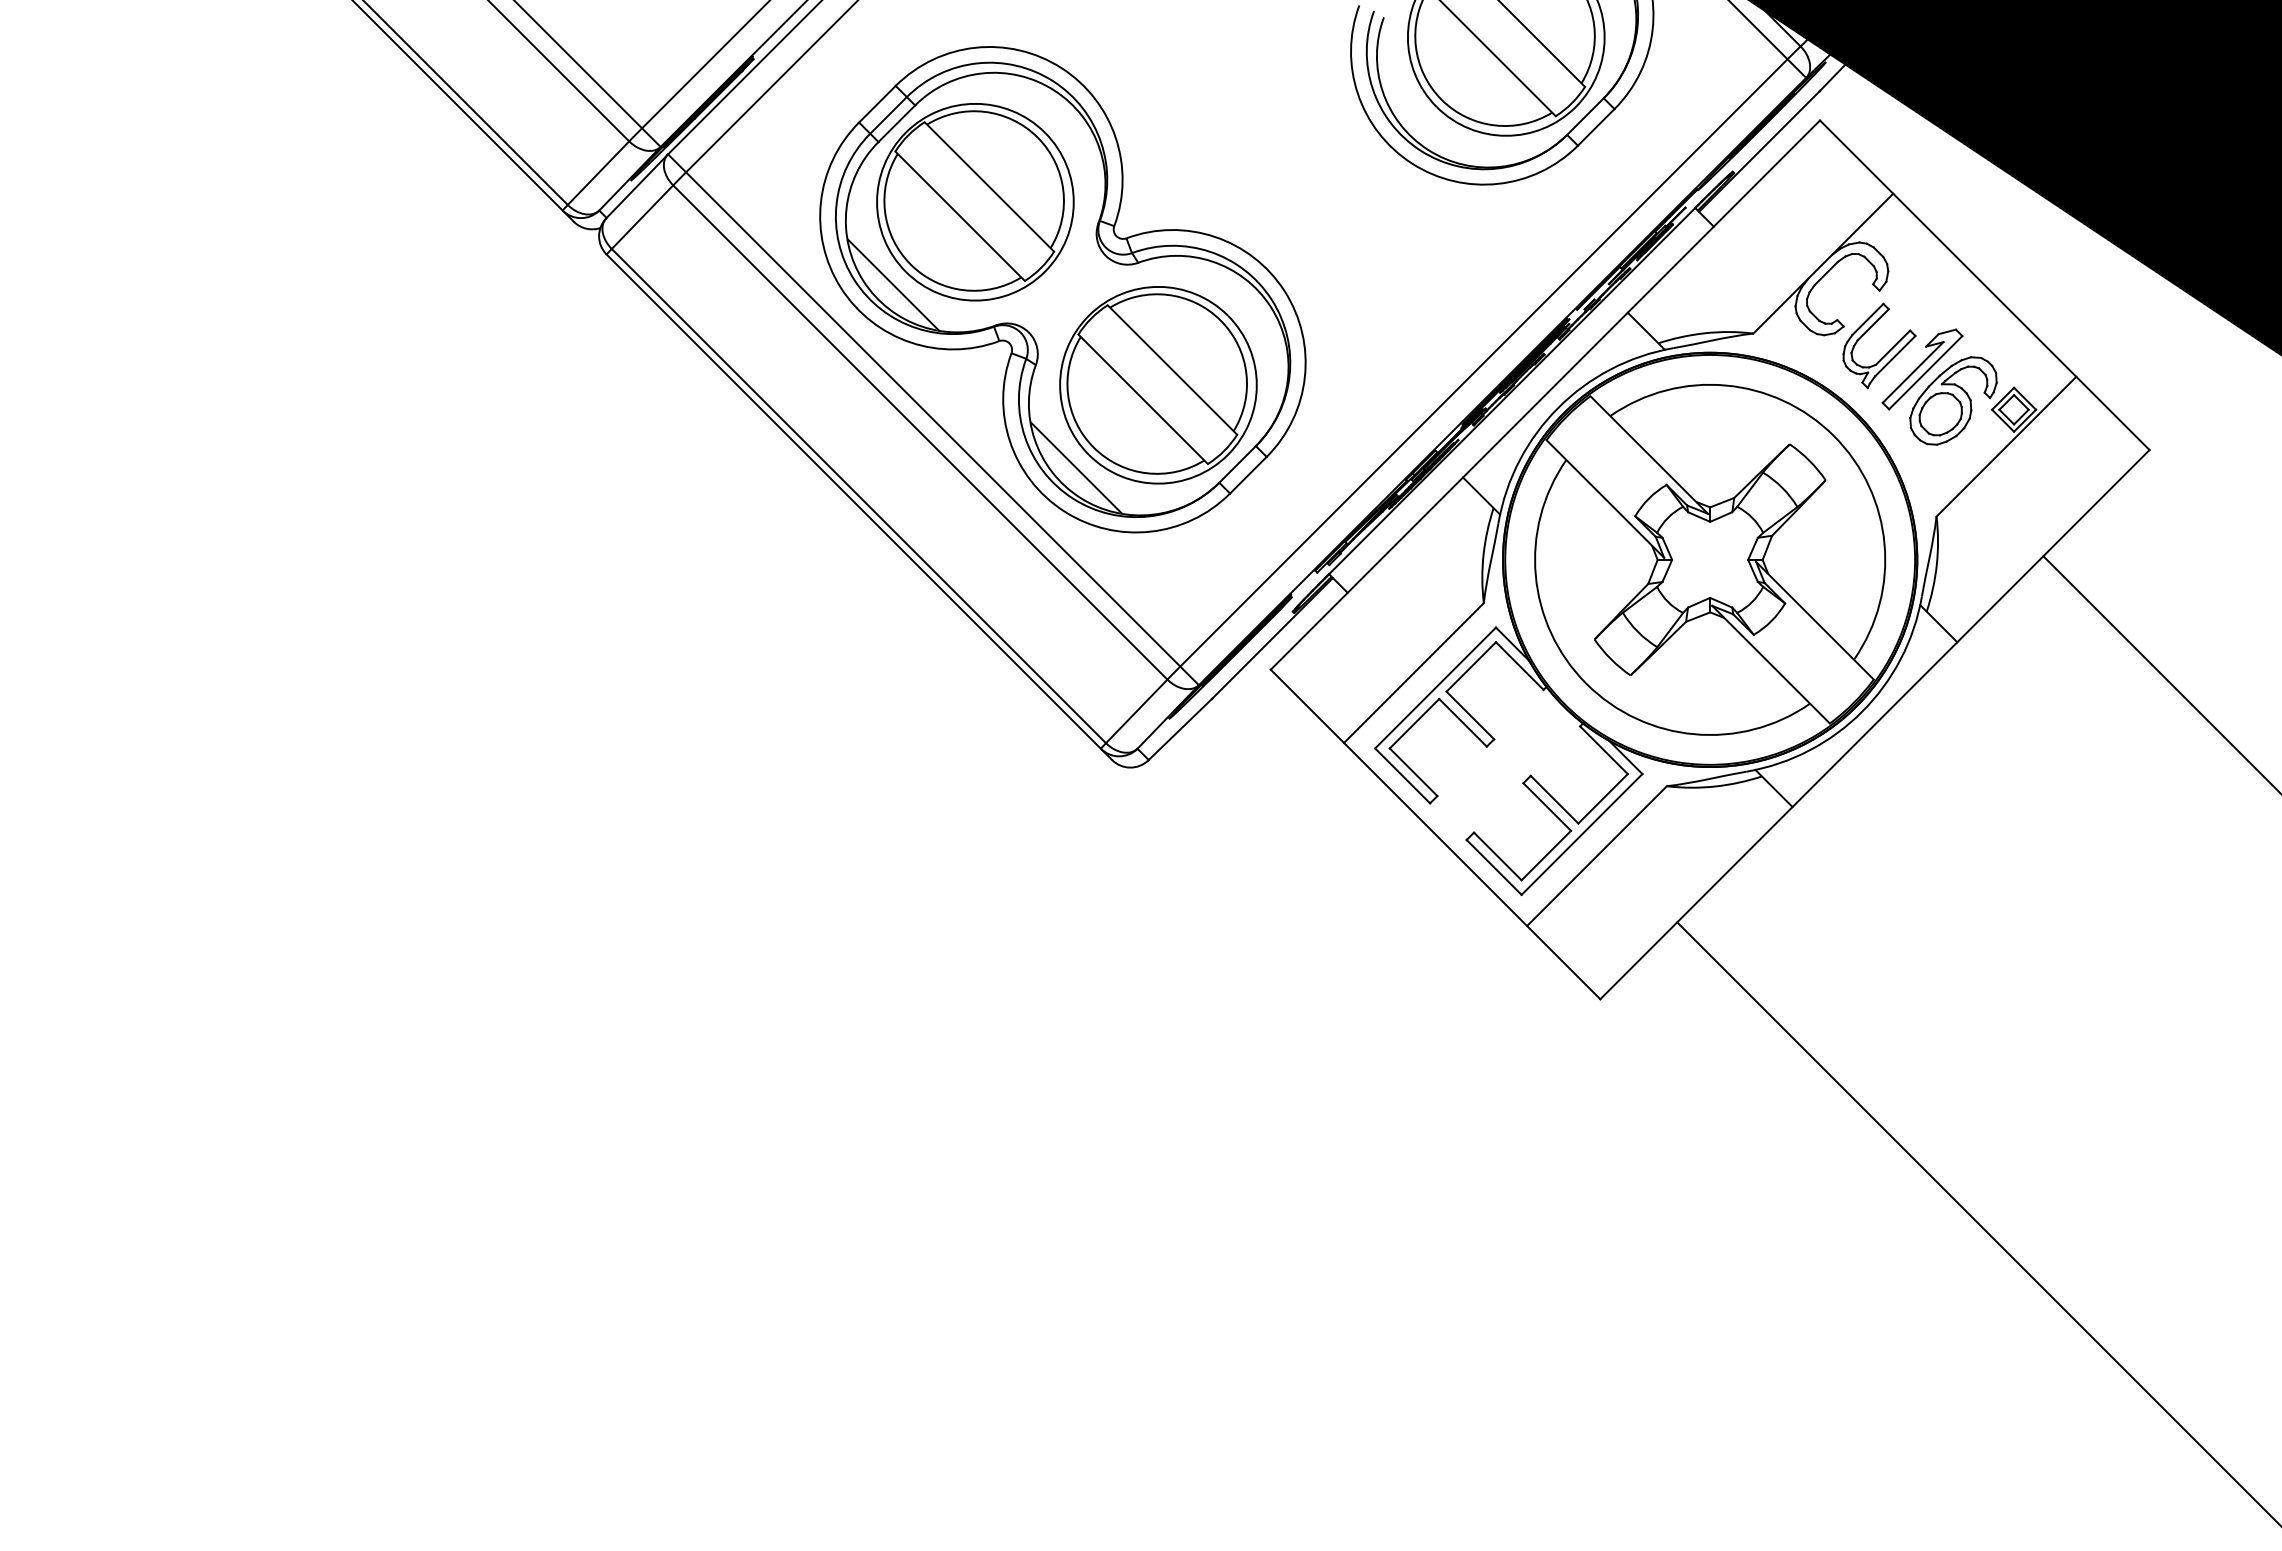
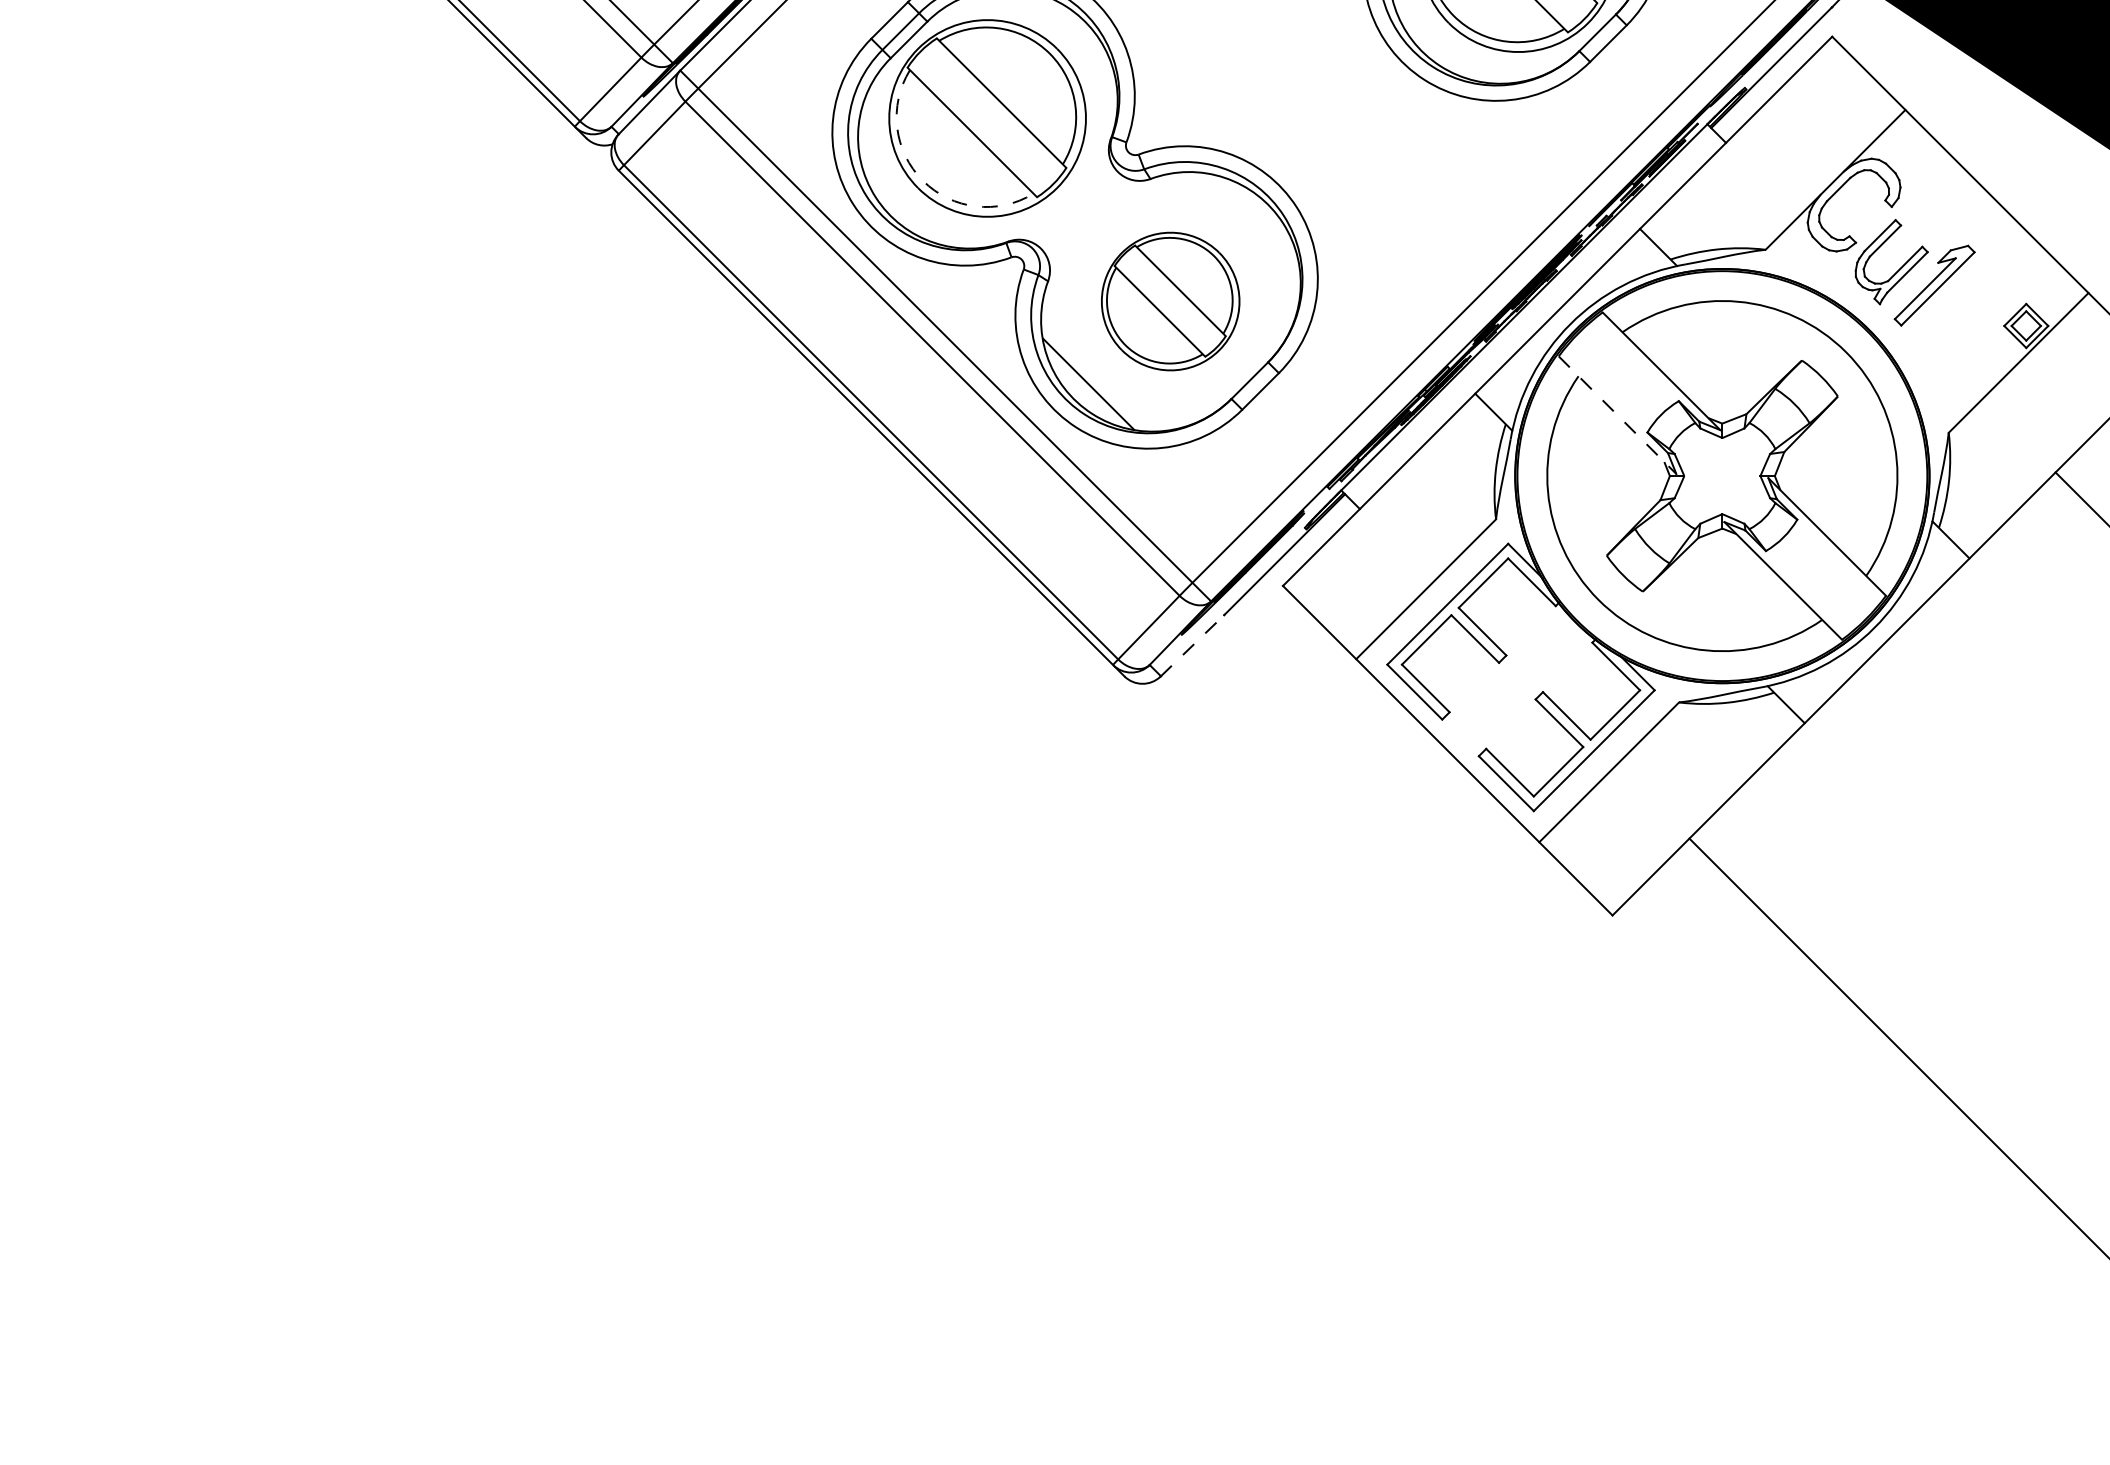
arc: (910, 264) -> (922, 180), solid -> dashed
line: (893, 284) -> (905, 200), removed
part: (1158, 385) -> (1170, 301), size x0.7
part: (1953, 400) -> (1965, 316), removed
line: (1605, 499) -> (1617, 415), solid -> dashed
line: (1180, 729) -> (1192, 645), solid -> dashed

